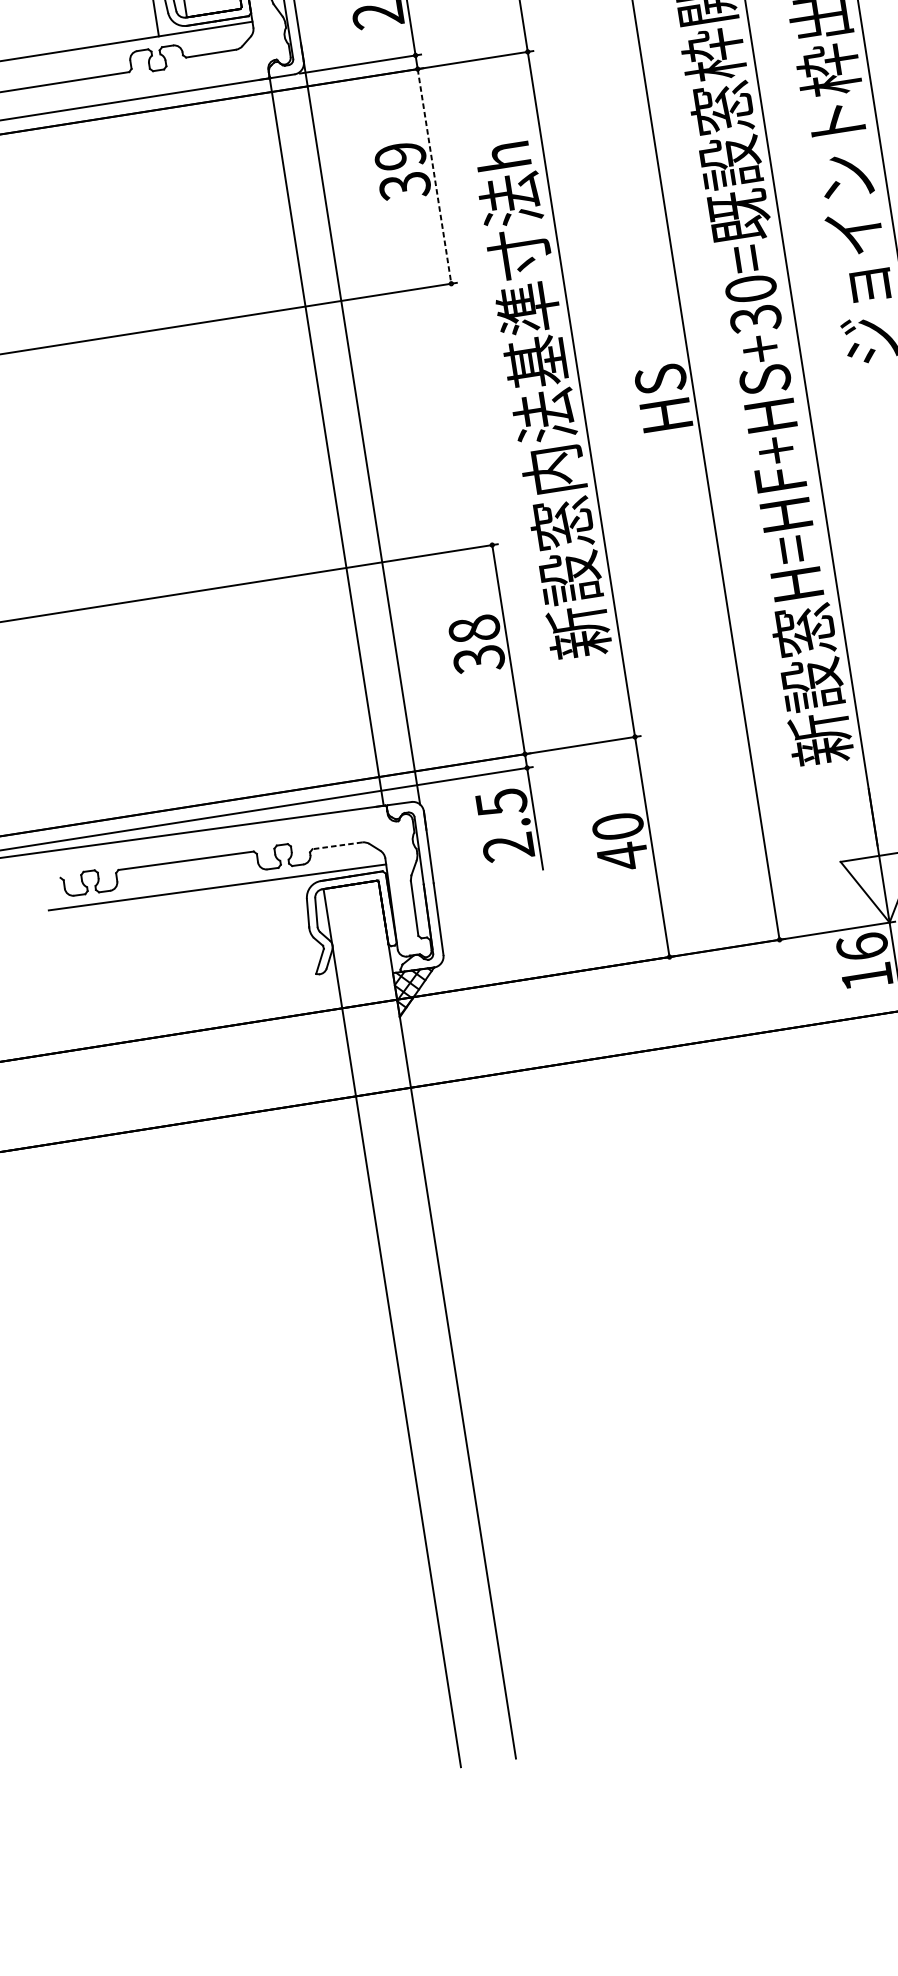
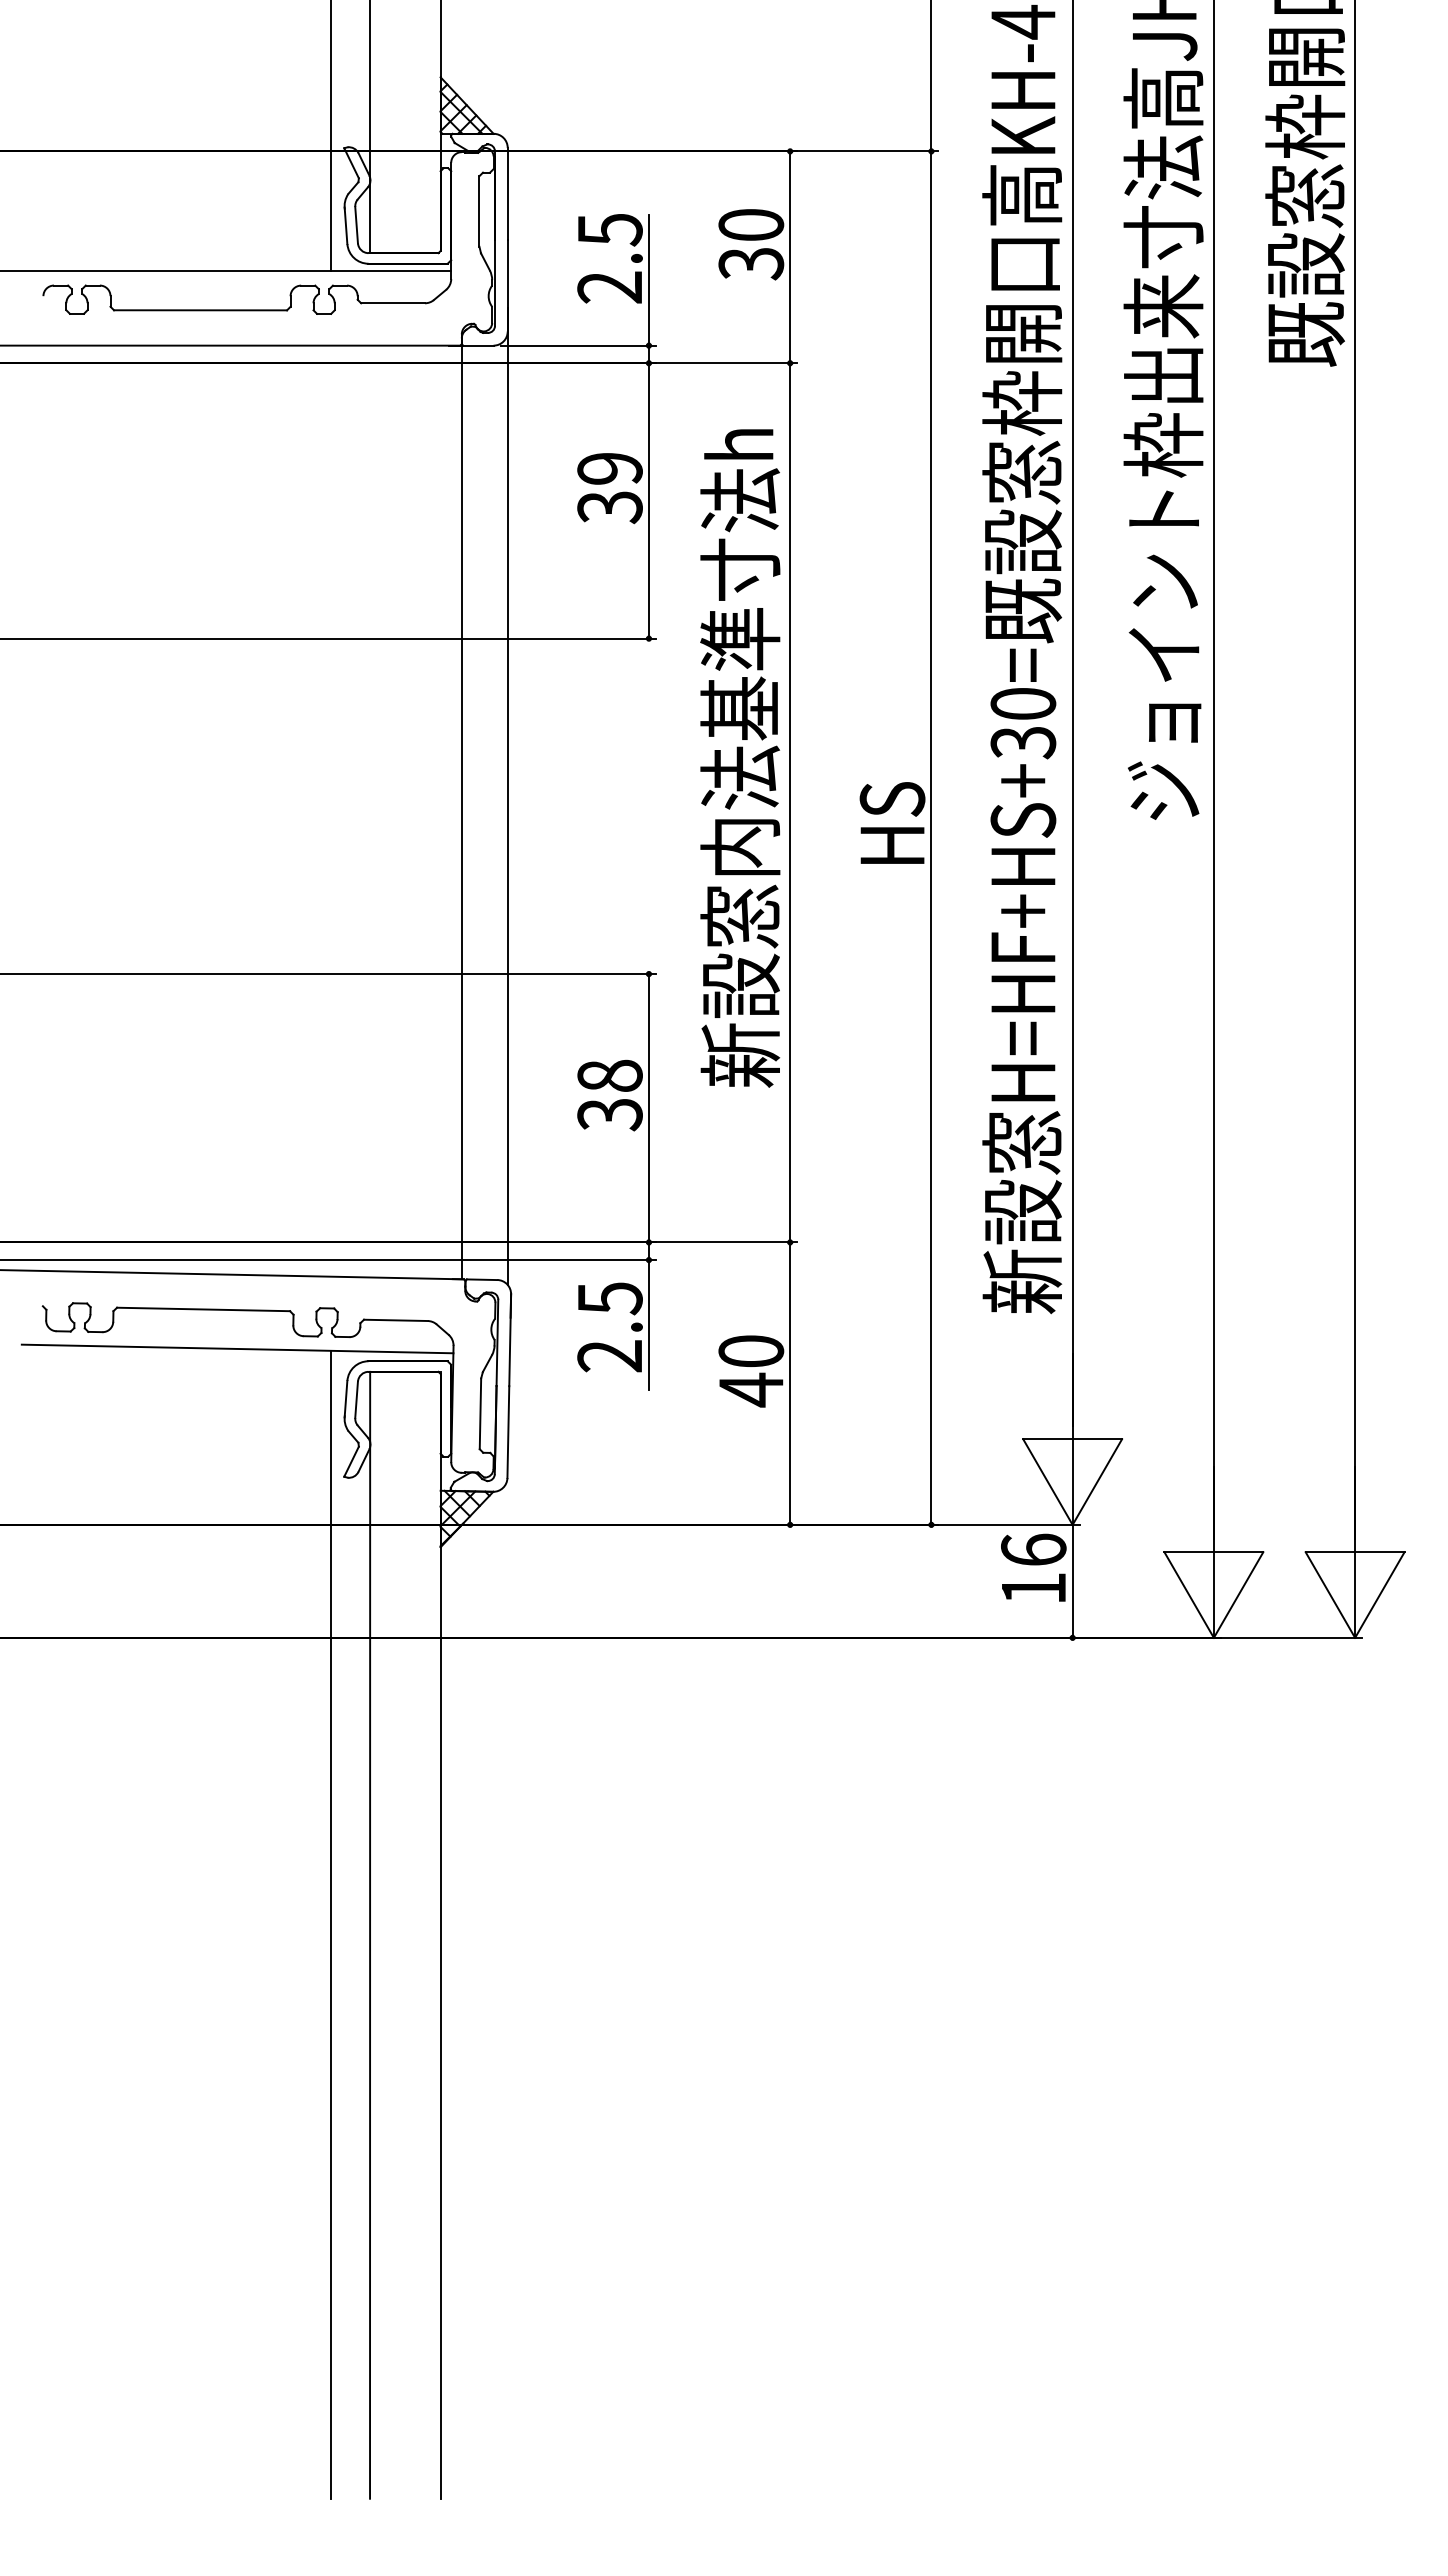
line: (434, 176) -> (648, 500), dashed -> solid
text: (542, 401) -> (740, 758), moved
line: (337, 845) -> (395, 1320), dashed -> solid
line: (360, 1324) -> (331, 1924), added

